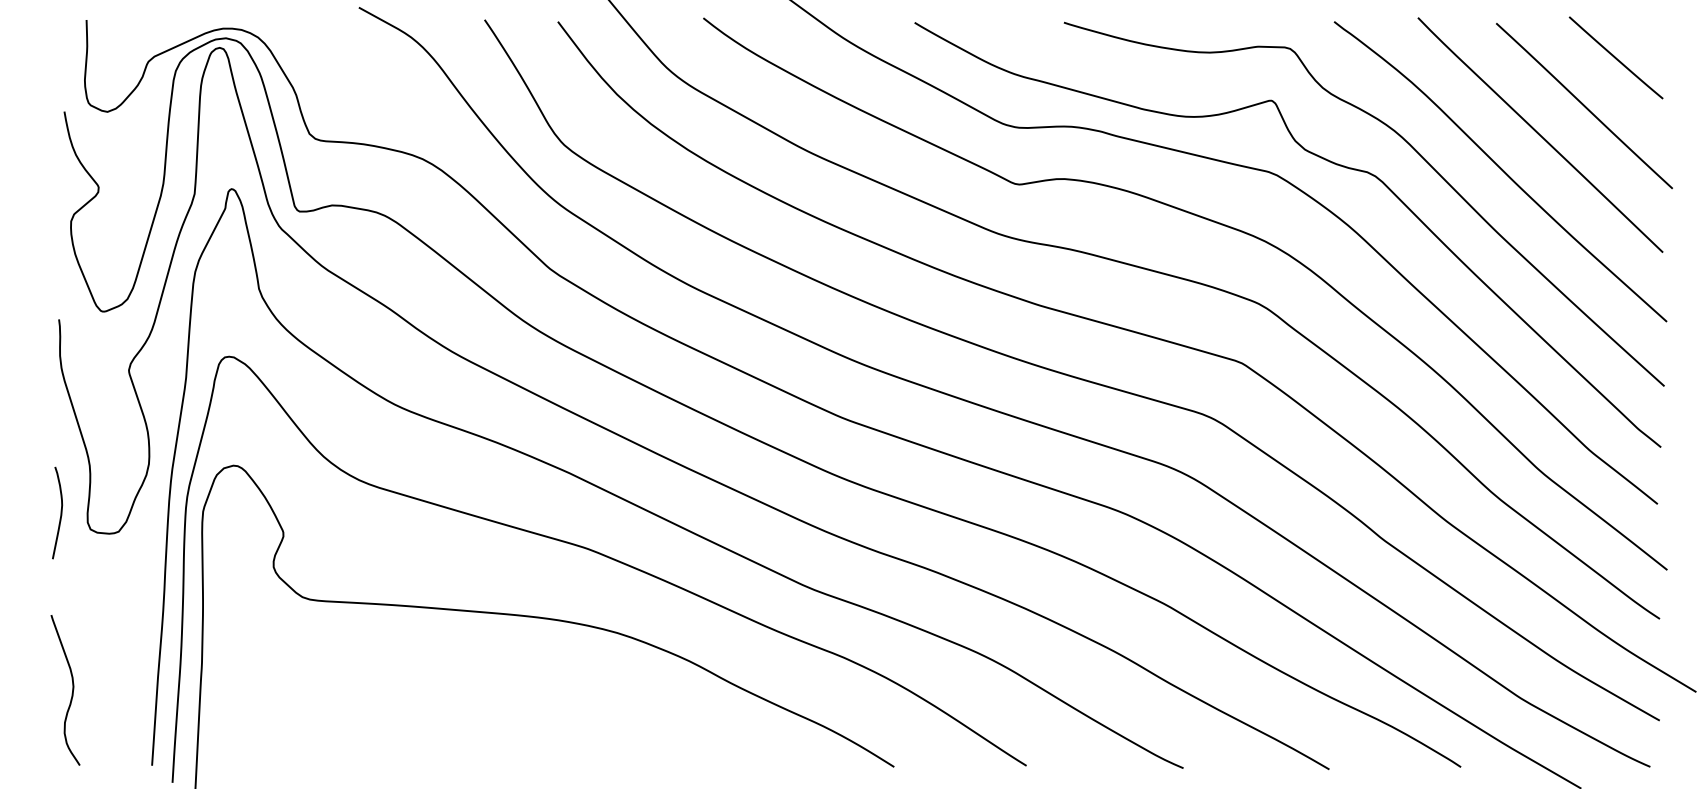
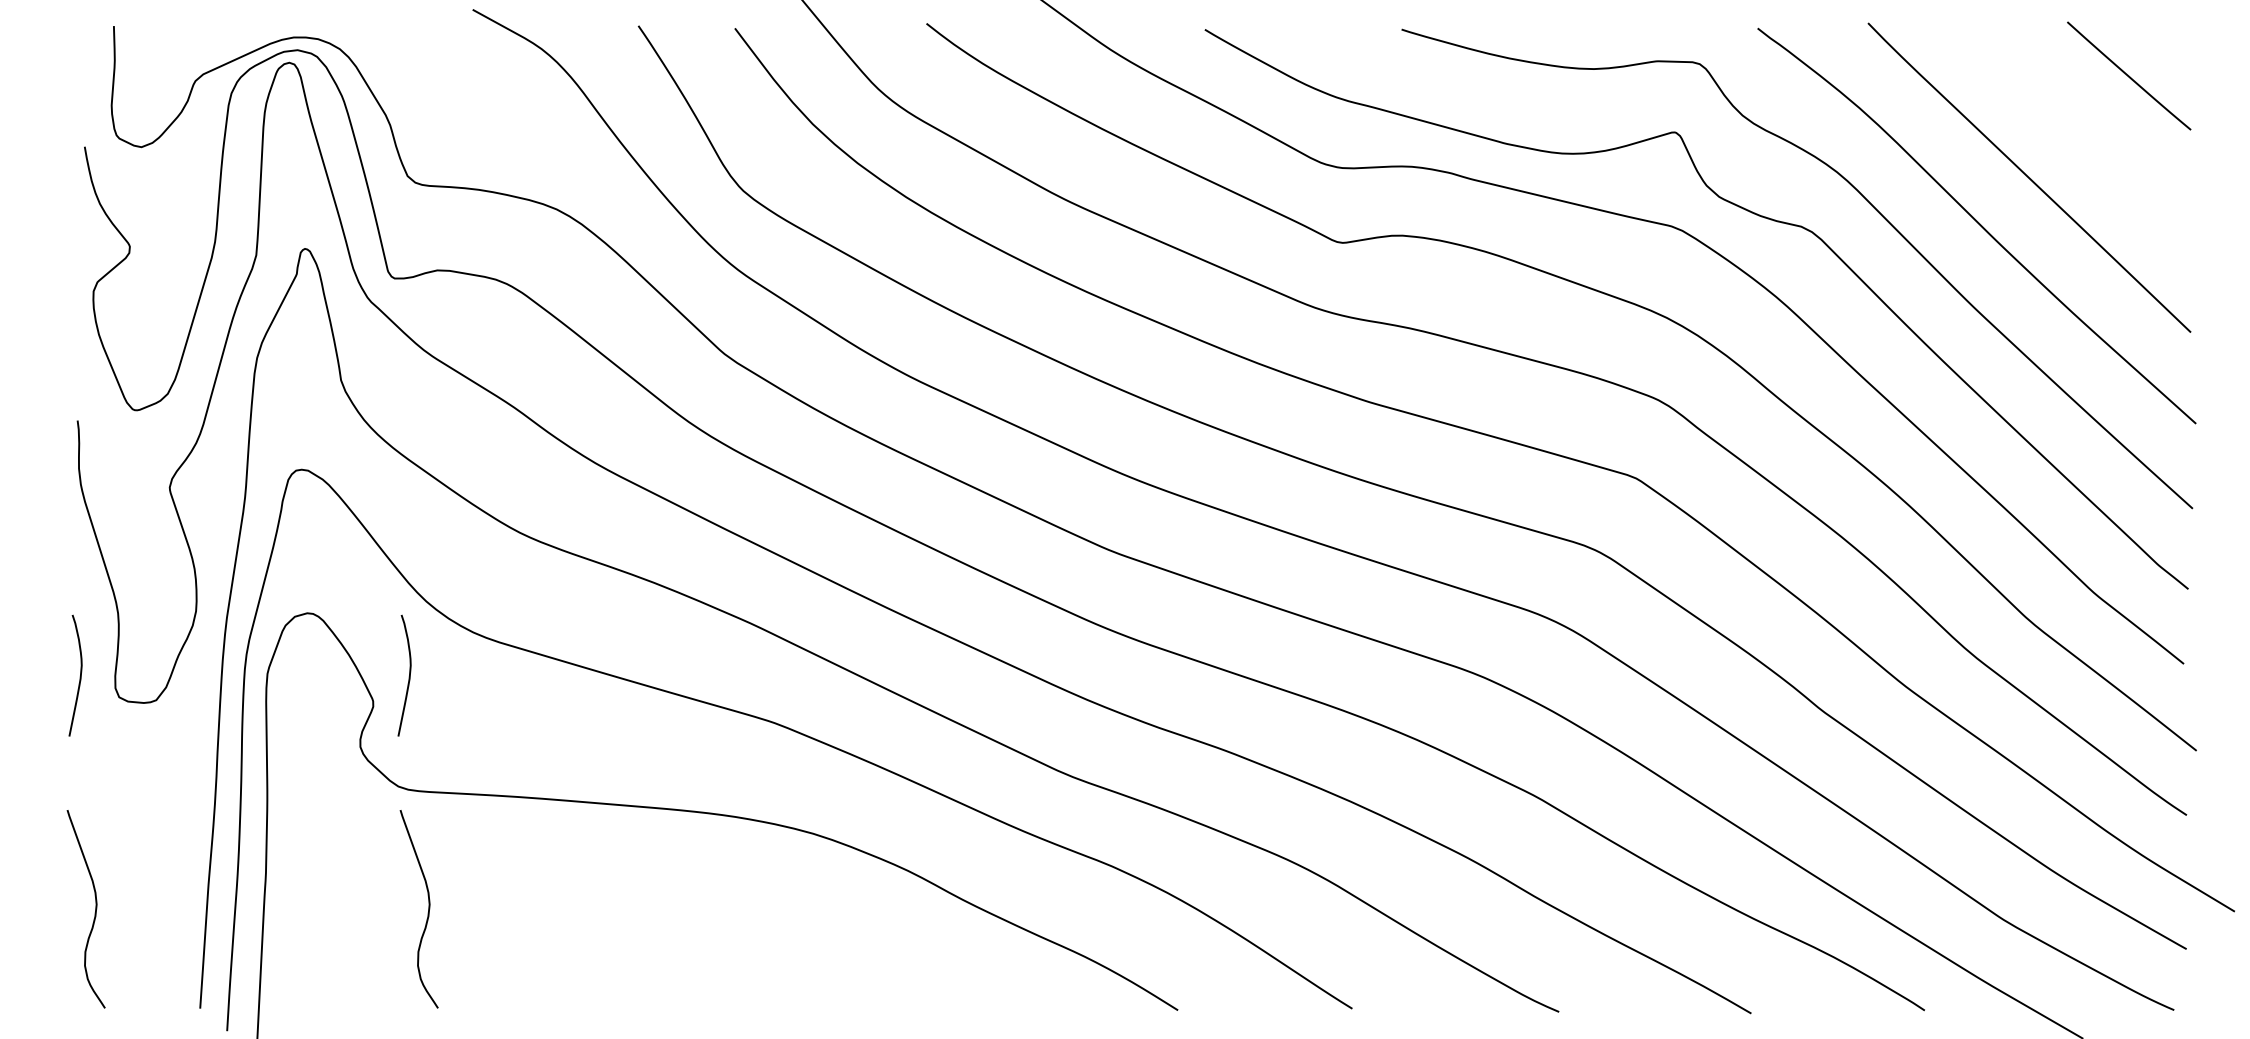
line: (1583, 106) -> (2086, 139), removed
curve: (310, 513) -> (408, 676), added
curve: (324, 692) -> (427, 912), added

